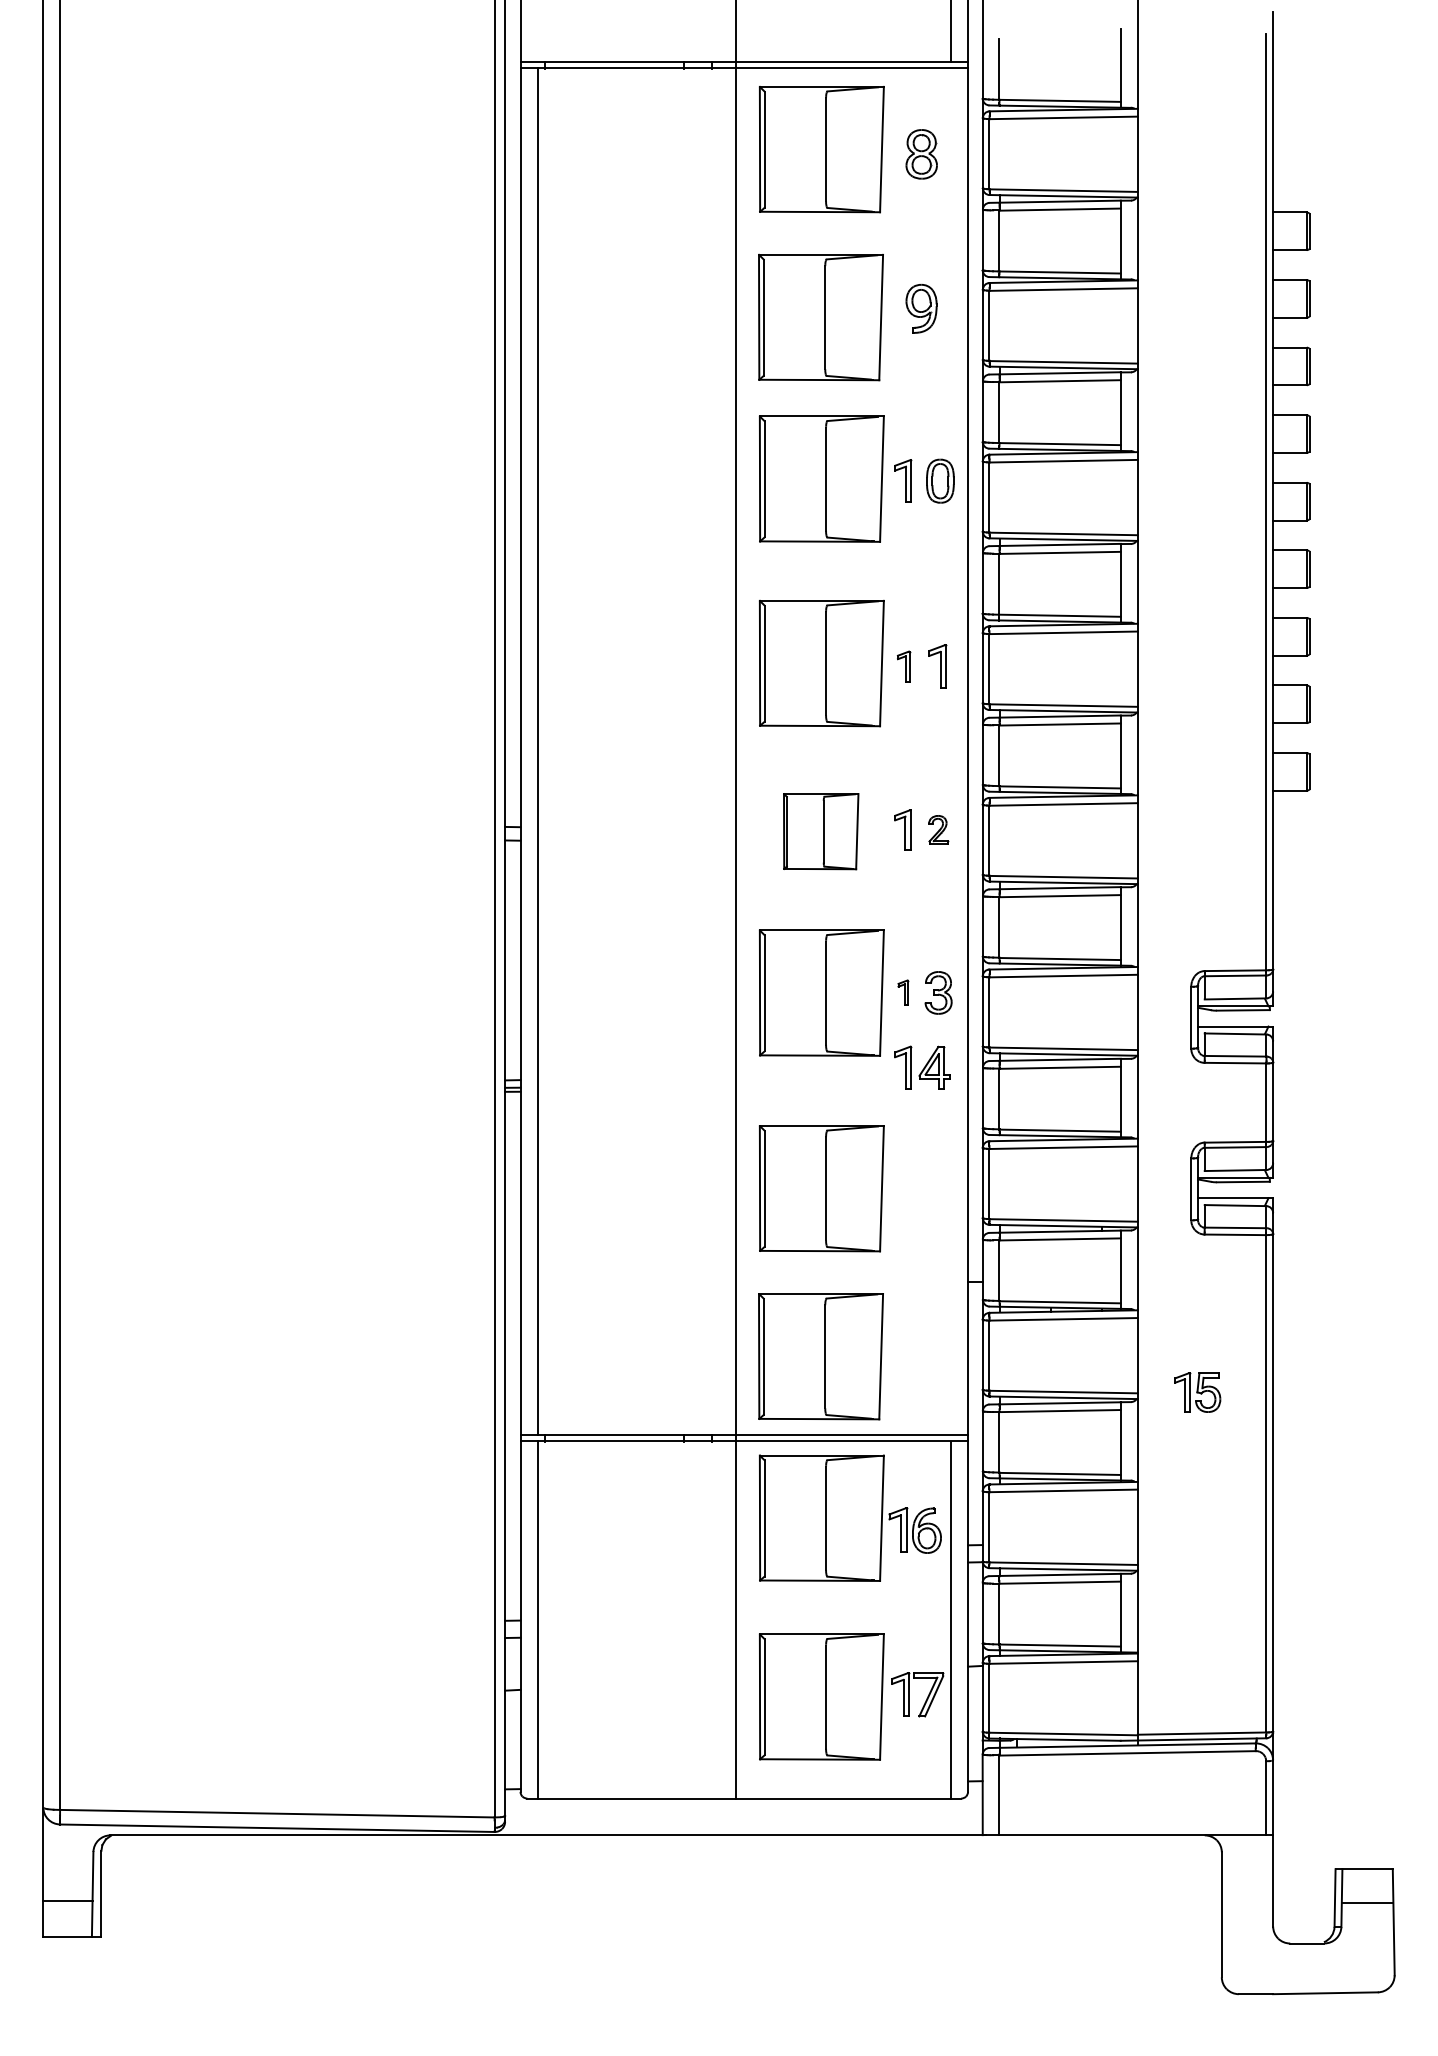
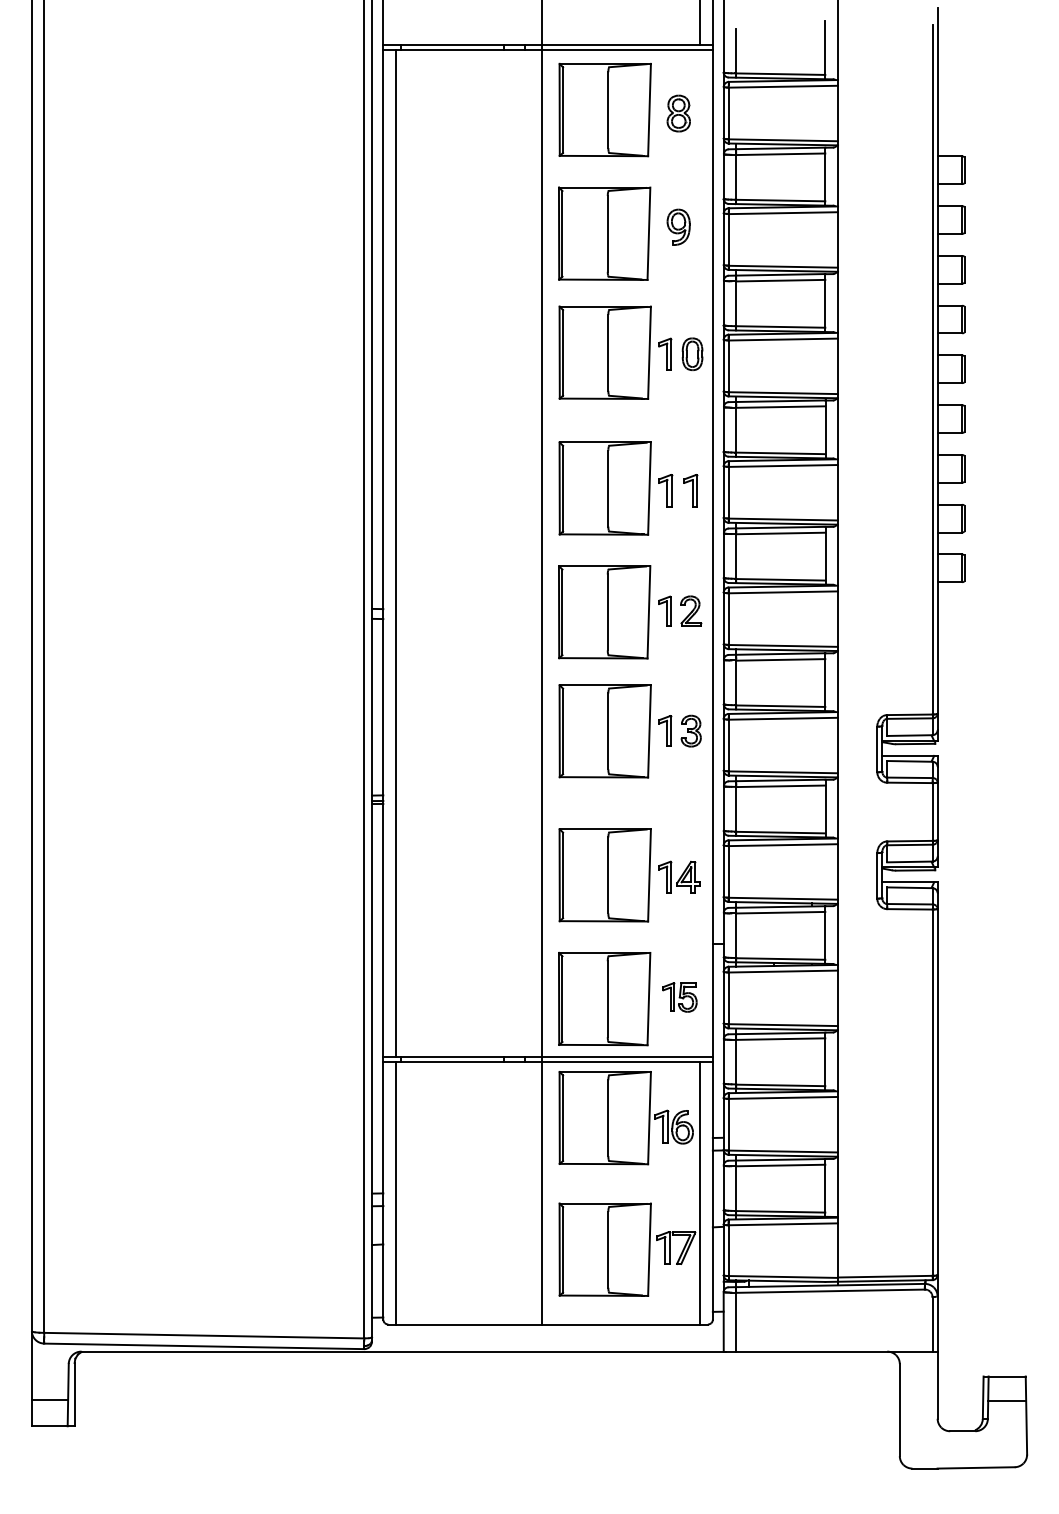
part: (903, 666) -> (665, 490), size x1.43
part: (938, 829) -> (691, 610), size x1.43
part: (820, 831) -> (604, 612), size x1.67
part: (903, 992) -> (665, 730), size x1.67
part: (922, 1066) -> (679, 876), moved
part: (1196, 1392) -> (679, 997), moved

